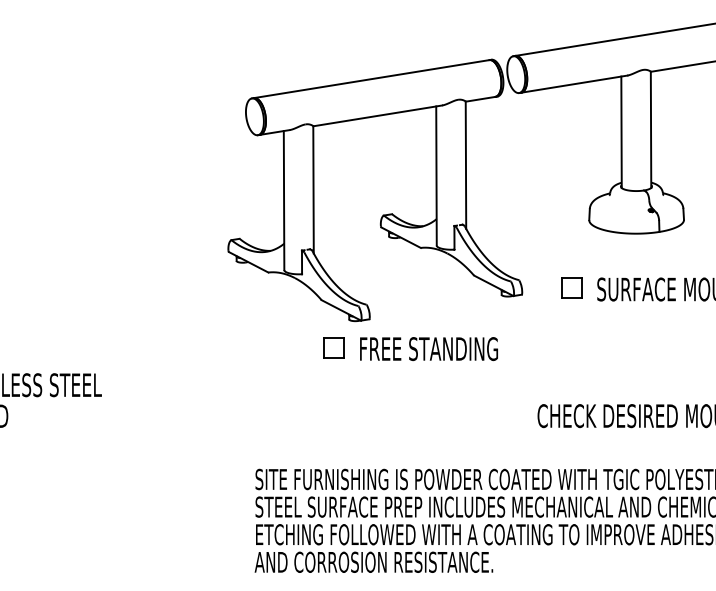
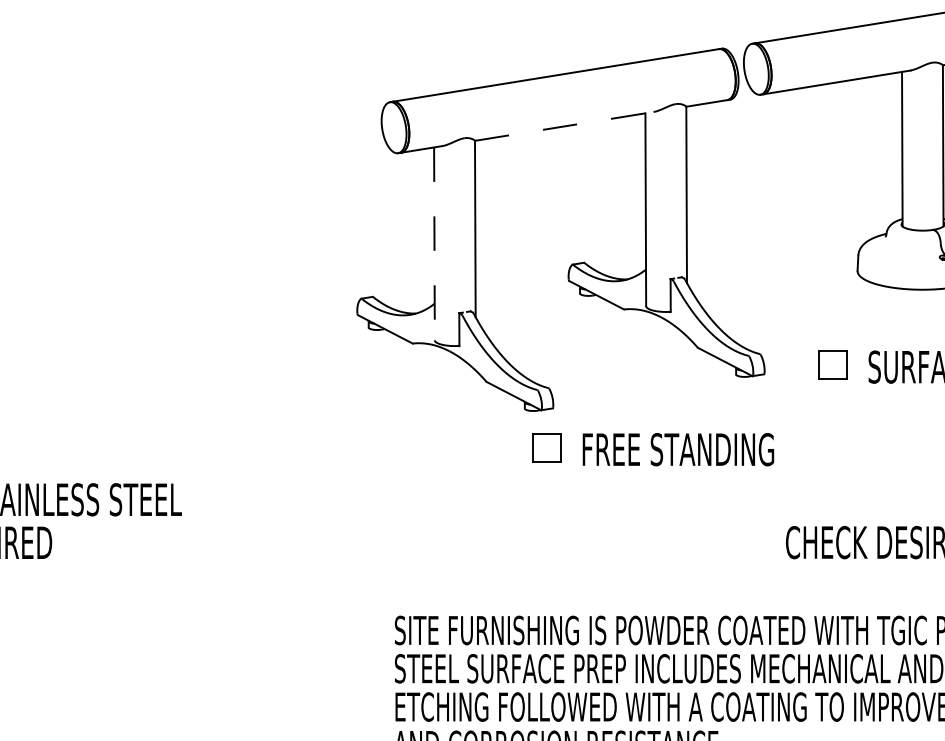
line: (378, 115) -> (565, 125), solid -> dashed
line: (284, 200) -> (435, 243), solid -> dashed
part: (410, 349) -> (652, 450), moved

